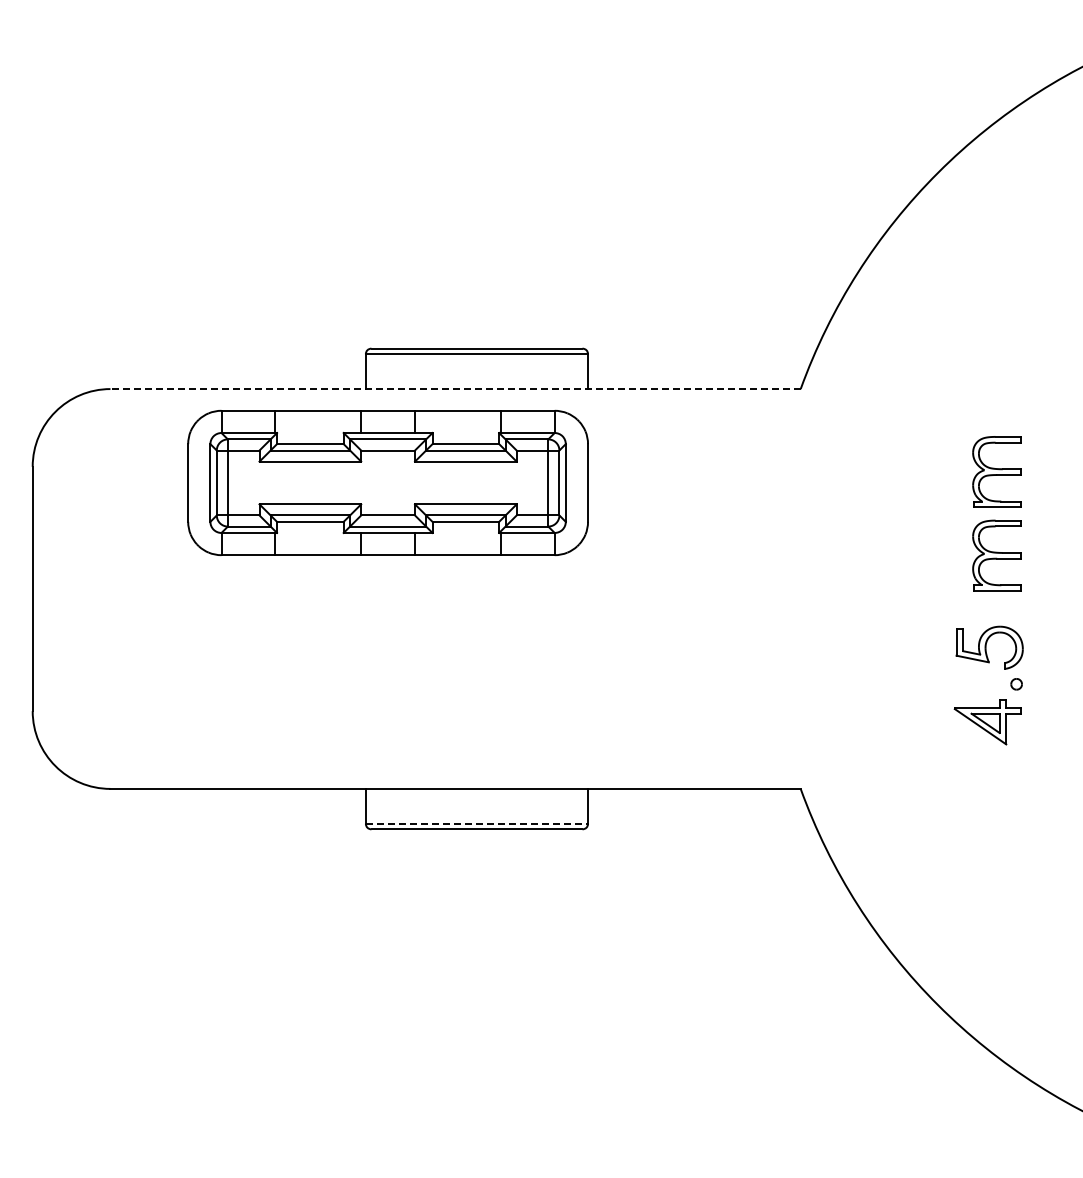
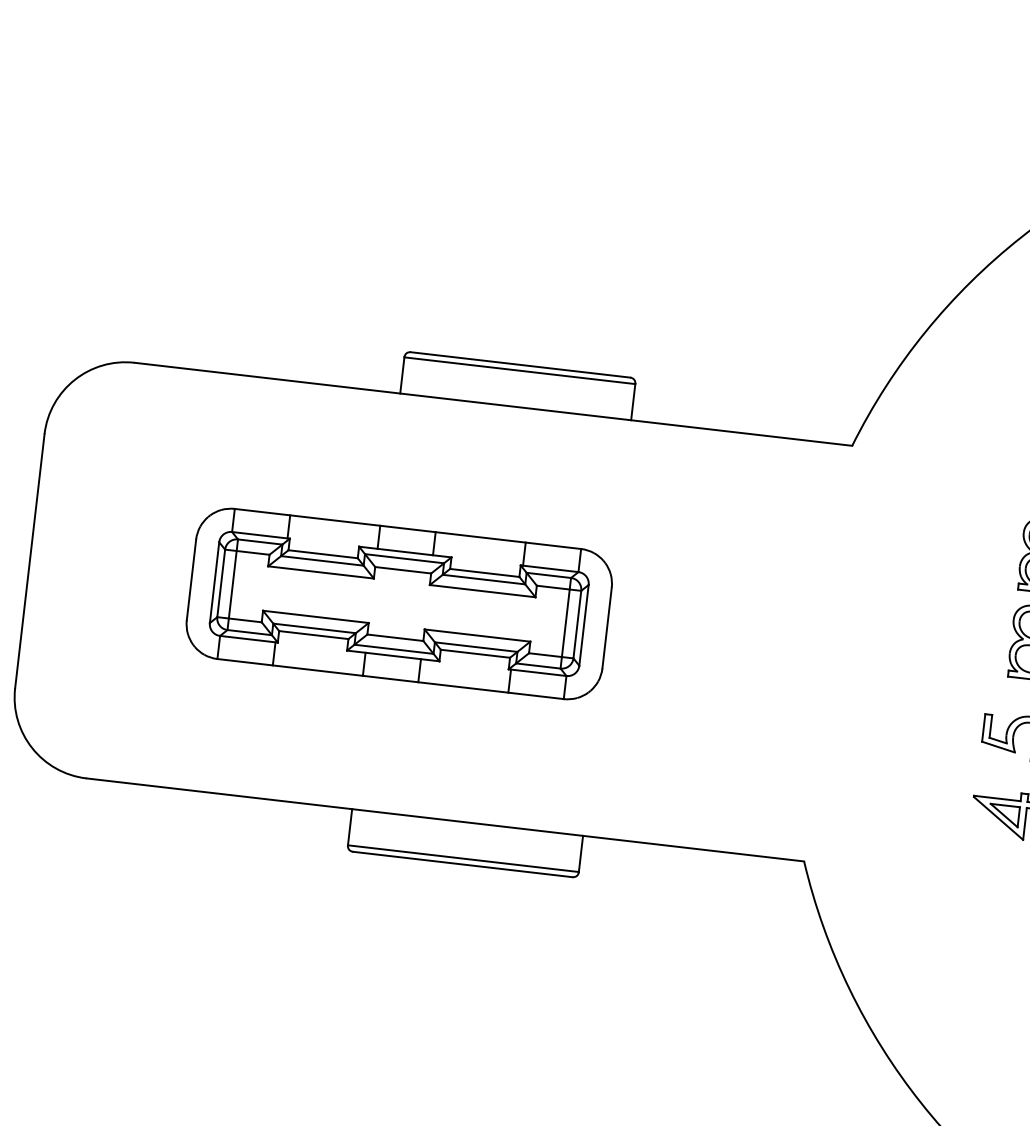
line: (455, 389) -> (493, 404), dashed -> solid
part: (387, 482) -> (398, 603), moved
line: (477, 823) -> (464, 858), dashed -> solid

